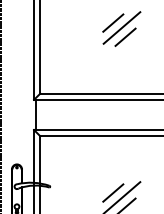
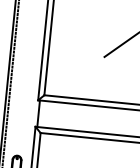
line: (113, 22) -> (115, 39), removed
line: (125, 36) -> (124, 52), removed

